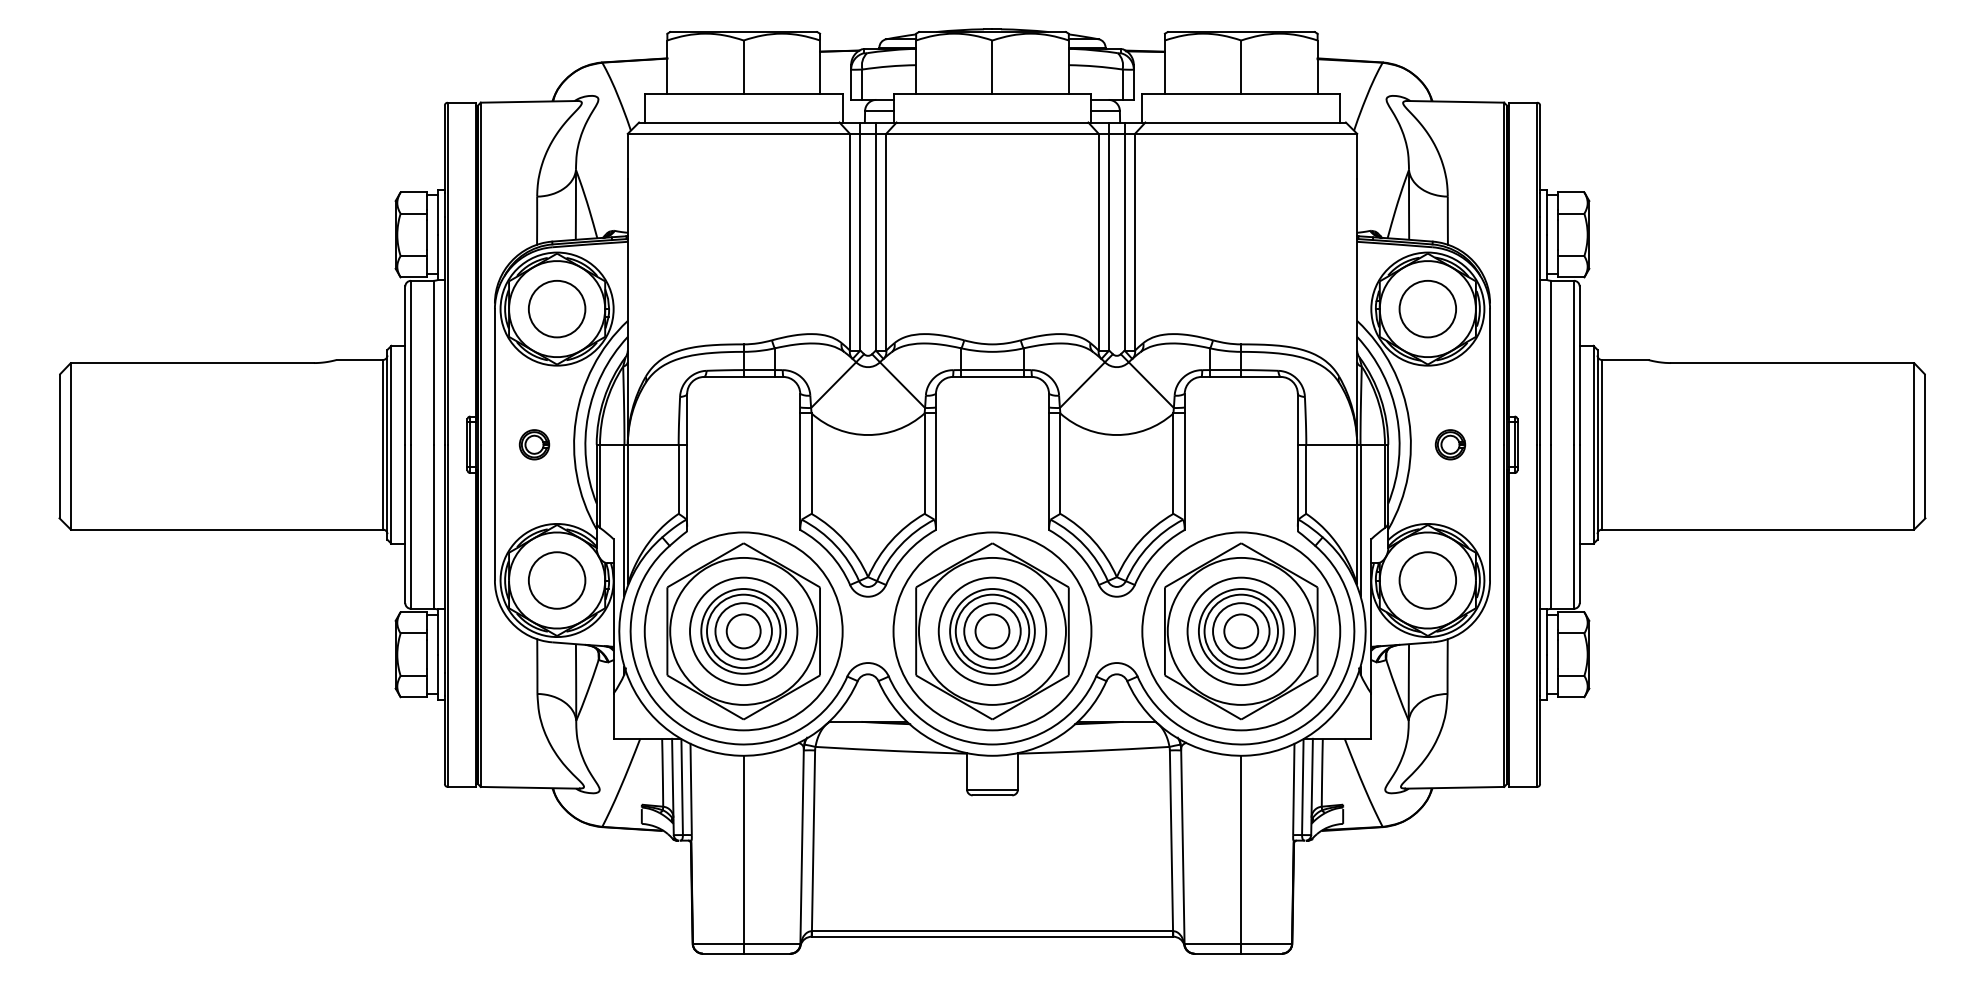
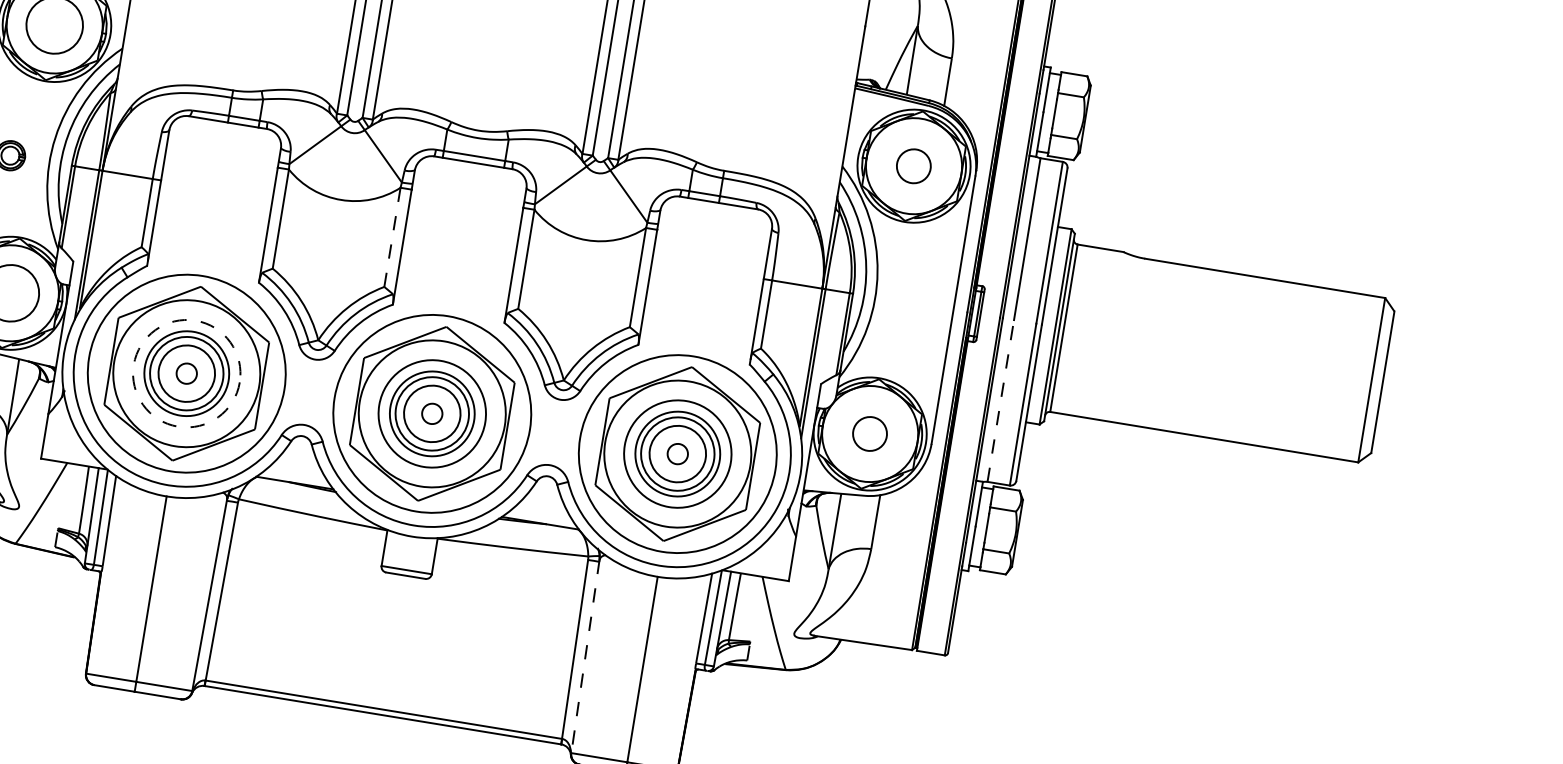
circle: (1427, 309) -> (913, 166), size x0.6
part: (1450, 444) -> (914, 303), removed
line: (924, 463) -> (392, 237), solid -> dashed
line: (1551, 526) -> (1000, 400), solid -> dashed
circle: (1427, 580) -> (869, 433), size x0.6
circle: (743, 631) -> (186, 373), size x0.6
circle: (743, 631) -> (186, 373), solid -> dashed
circle: (992, 631) -> (432, 413), size x0.6
circle: (1241, 631) -> (678, 454), size x0.6
line: (1182, 846) -> (585, 656), solid -> dashed

